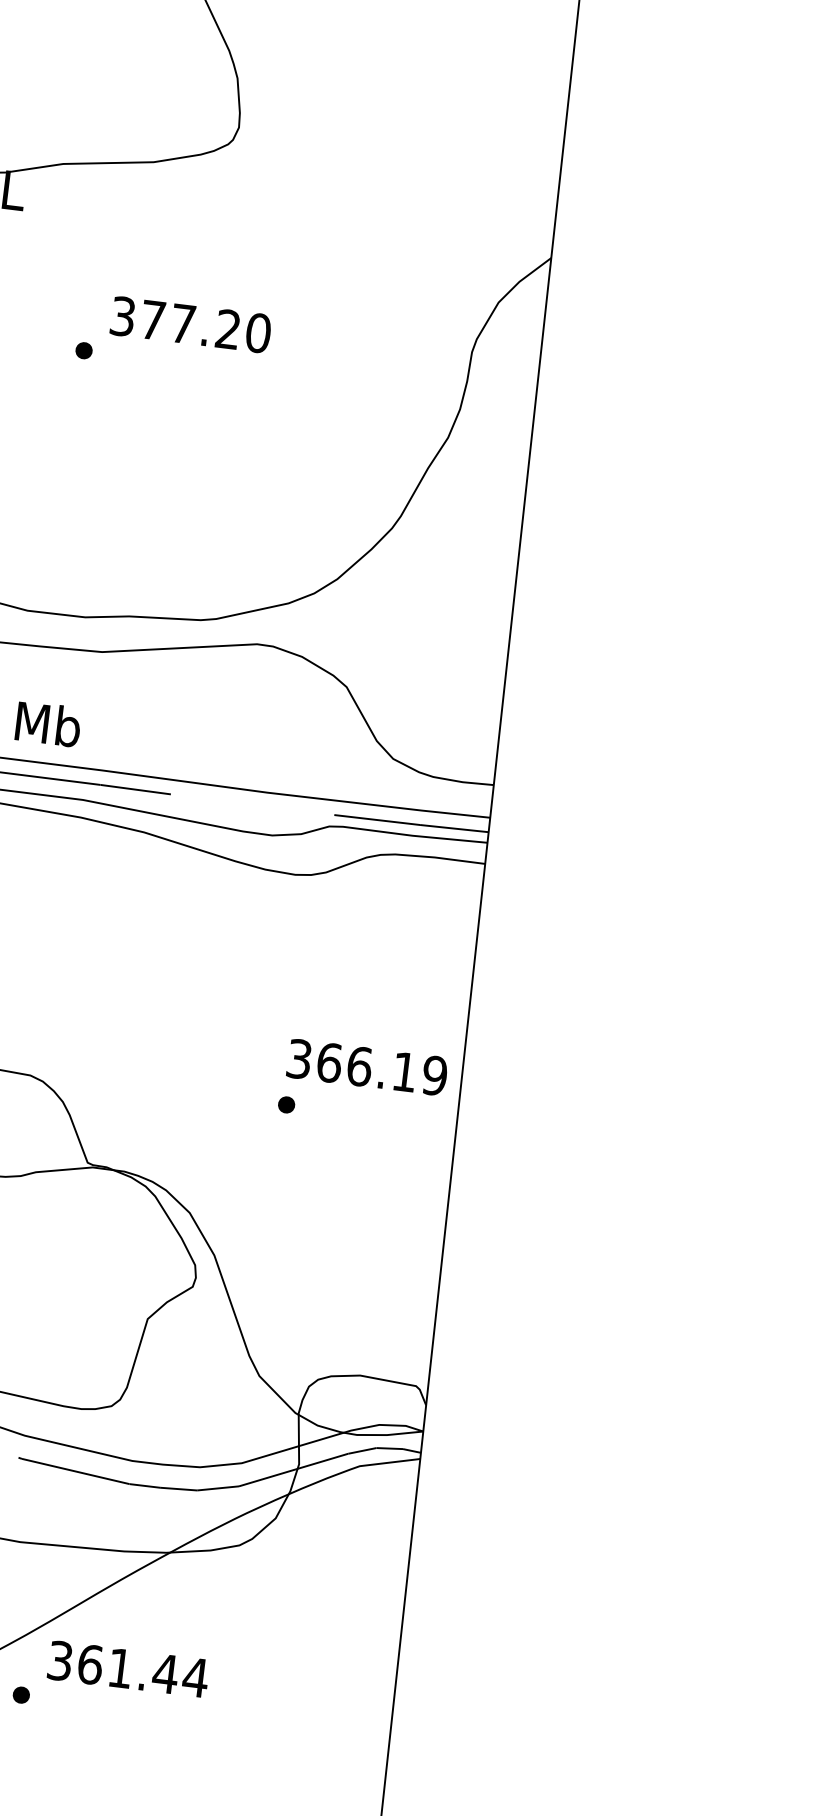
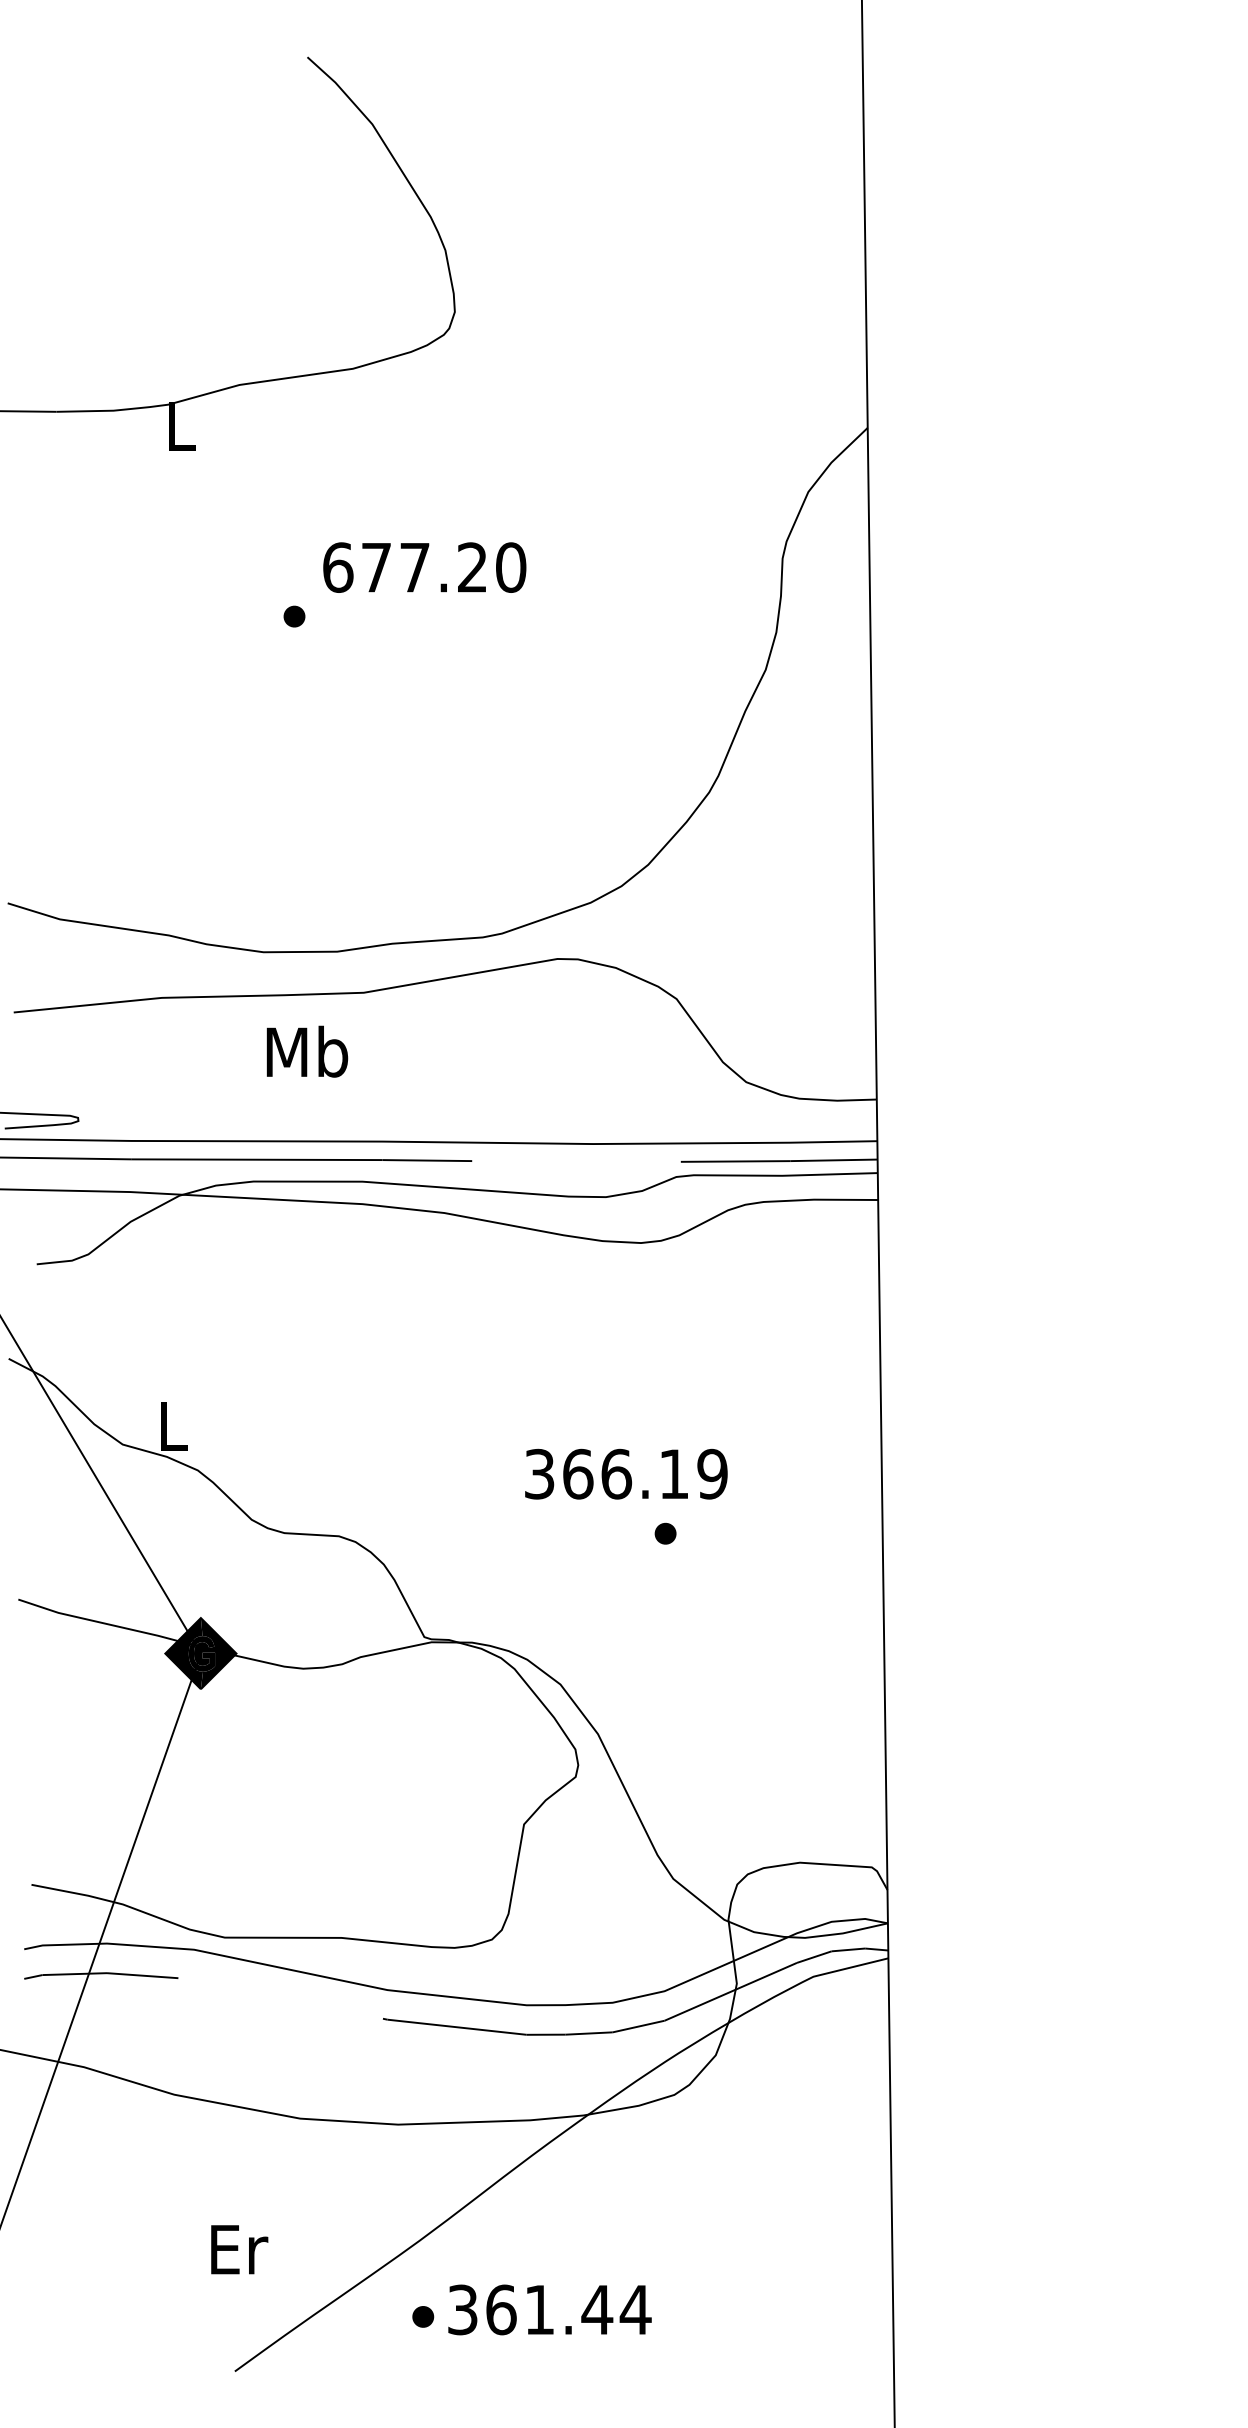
text: (123, 316) -> (338, 567), 377.20 -> 677.20
text: (48, 724) -> (307, 1051), moved
text: (367, 1066) -> (626, 1473), moved
text: (128, 1668) -> (549, 2309), moved

